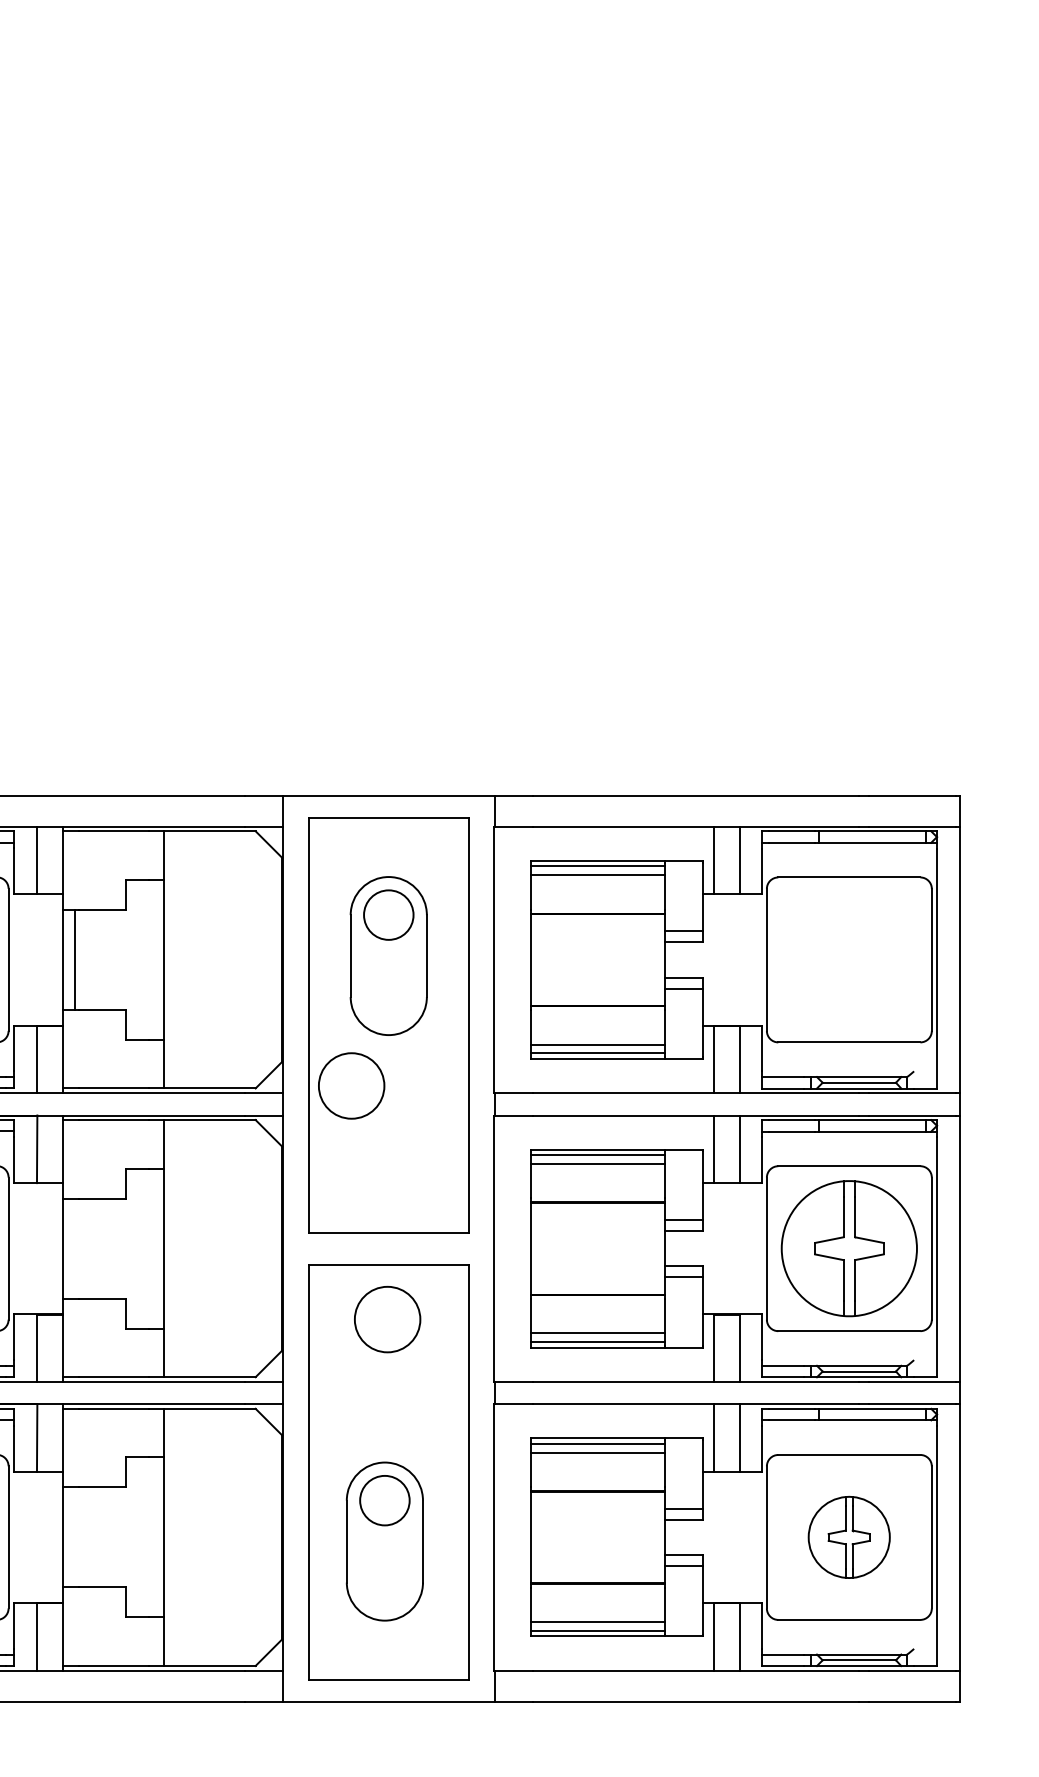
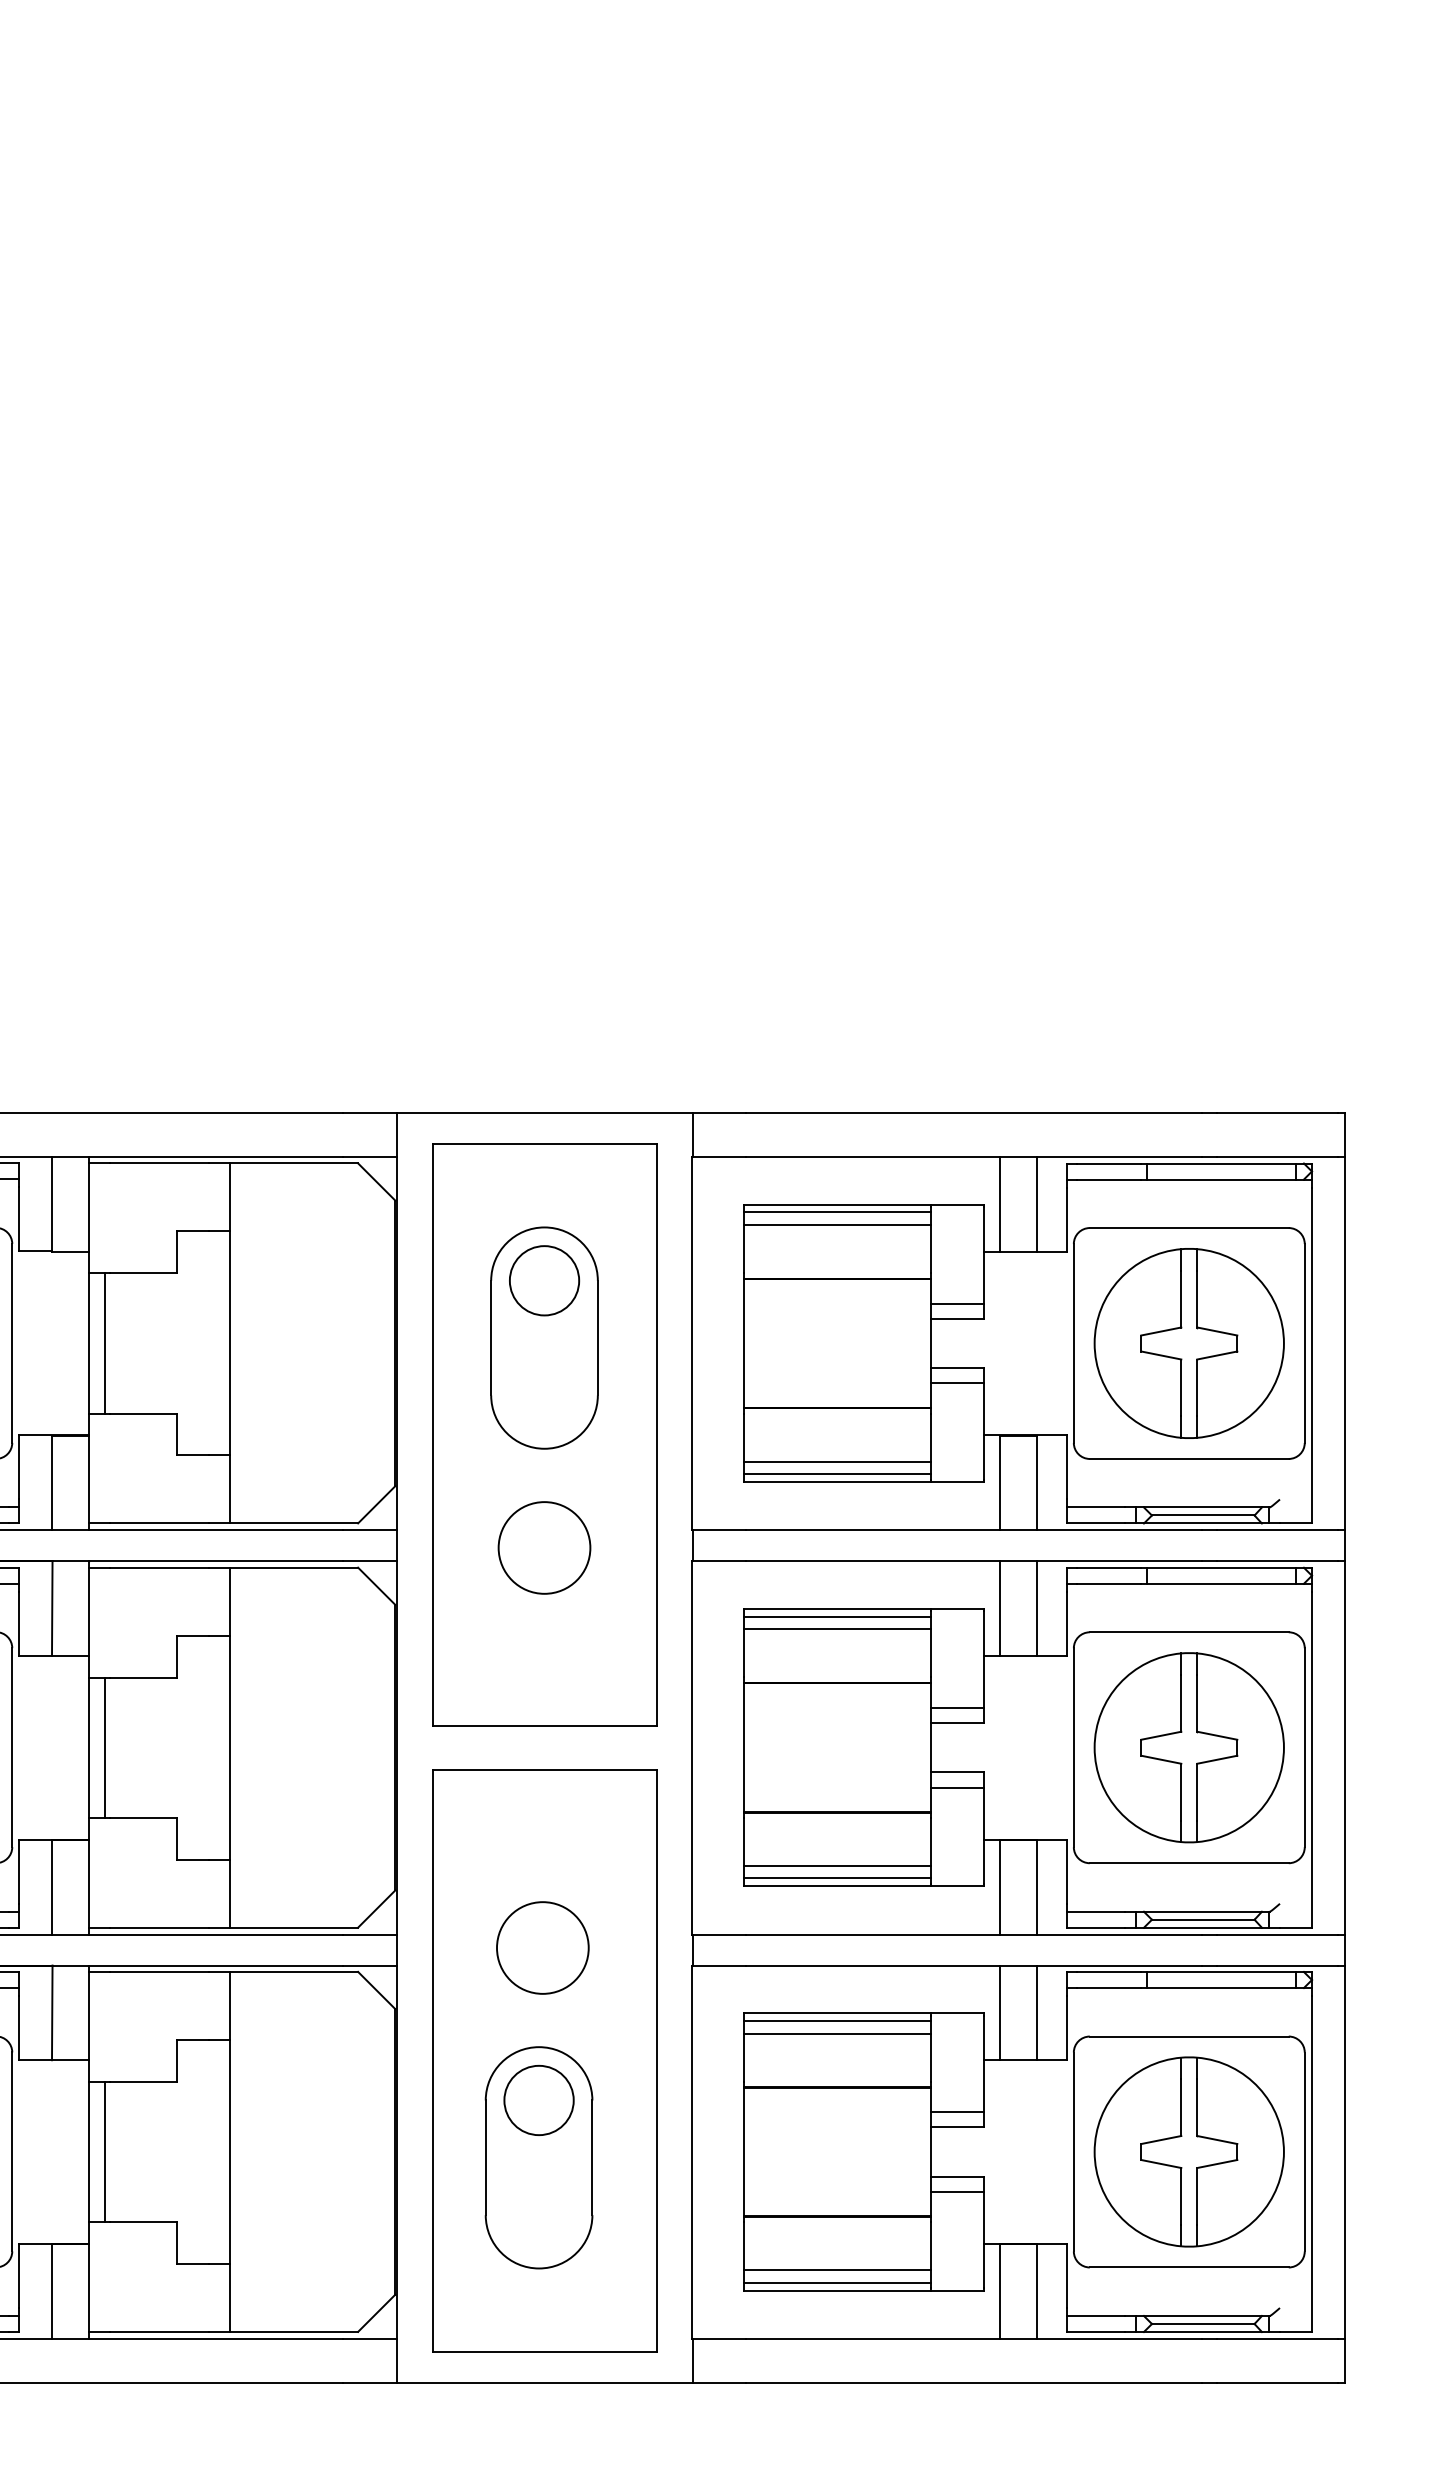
part: (848, 959) -> (1188, 1343), added
circle: (351, 1085) -> (544, 1547), moved
line: (74, 1248) -> (104, 1747), added
circle: (387, 1319) -> (542, 1947), moved
line: (74, 1537) -> (104, 2151), added
part: (848, 1537) -> (1188, 2151), size x1.67

